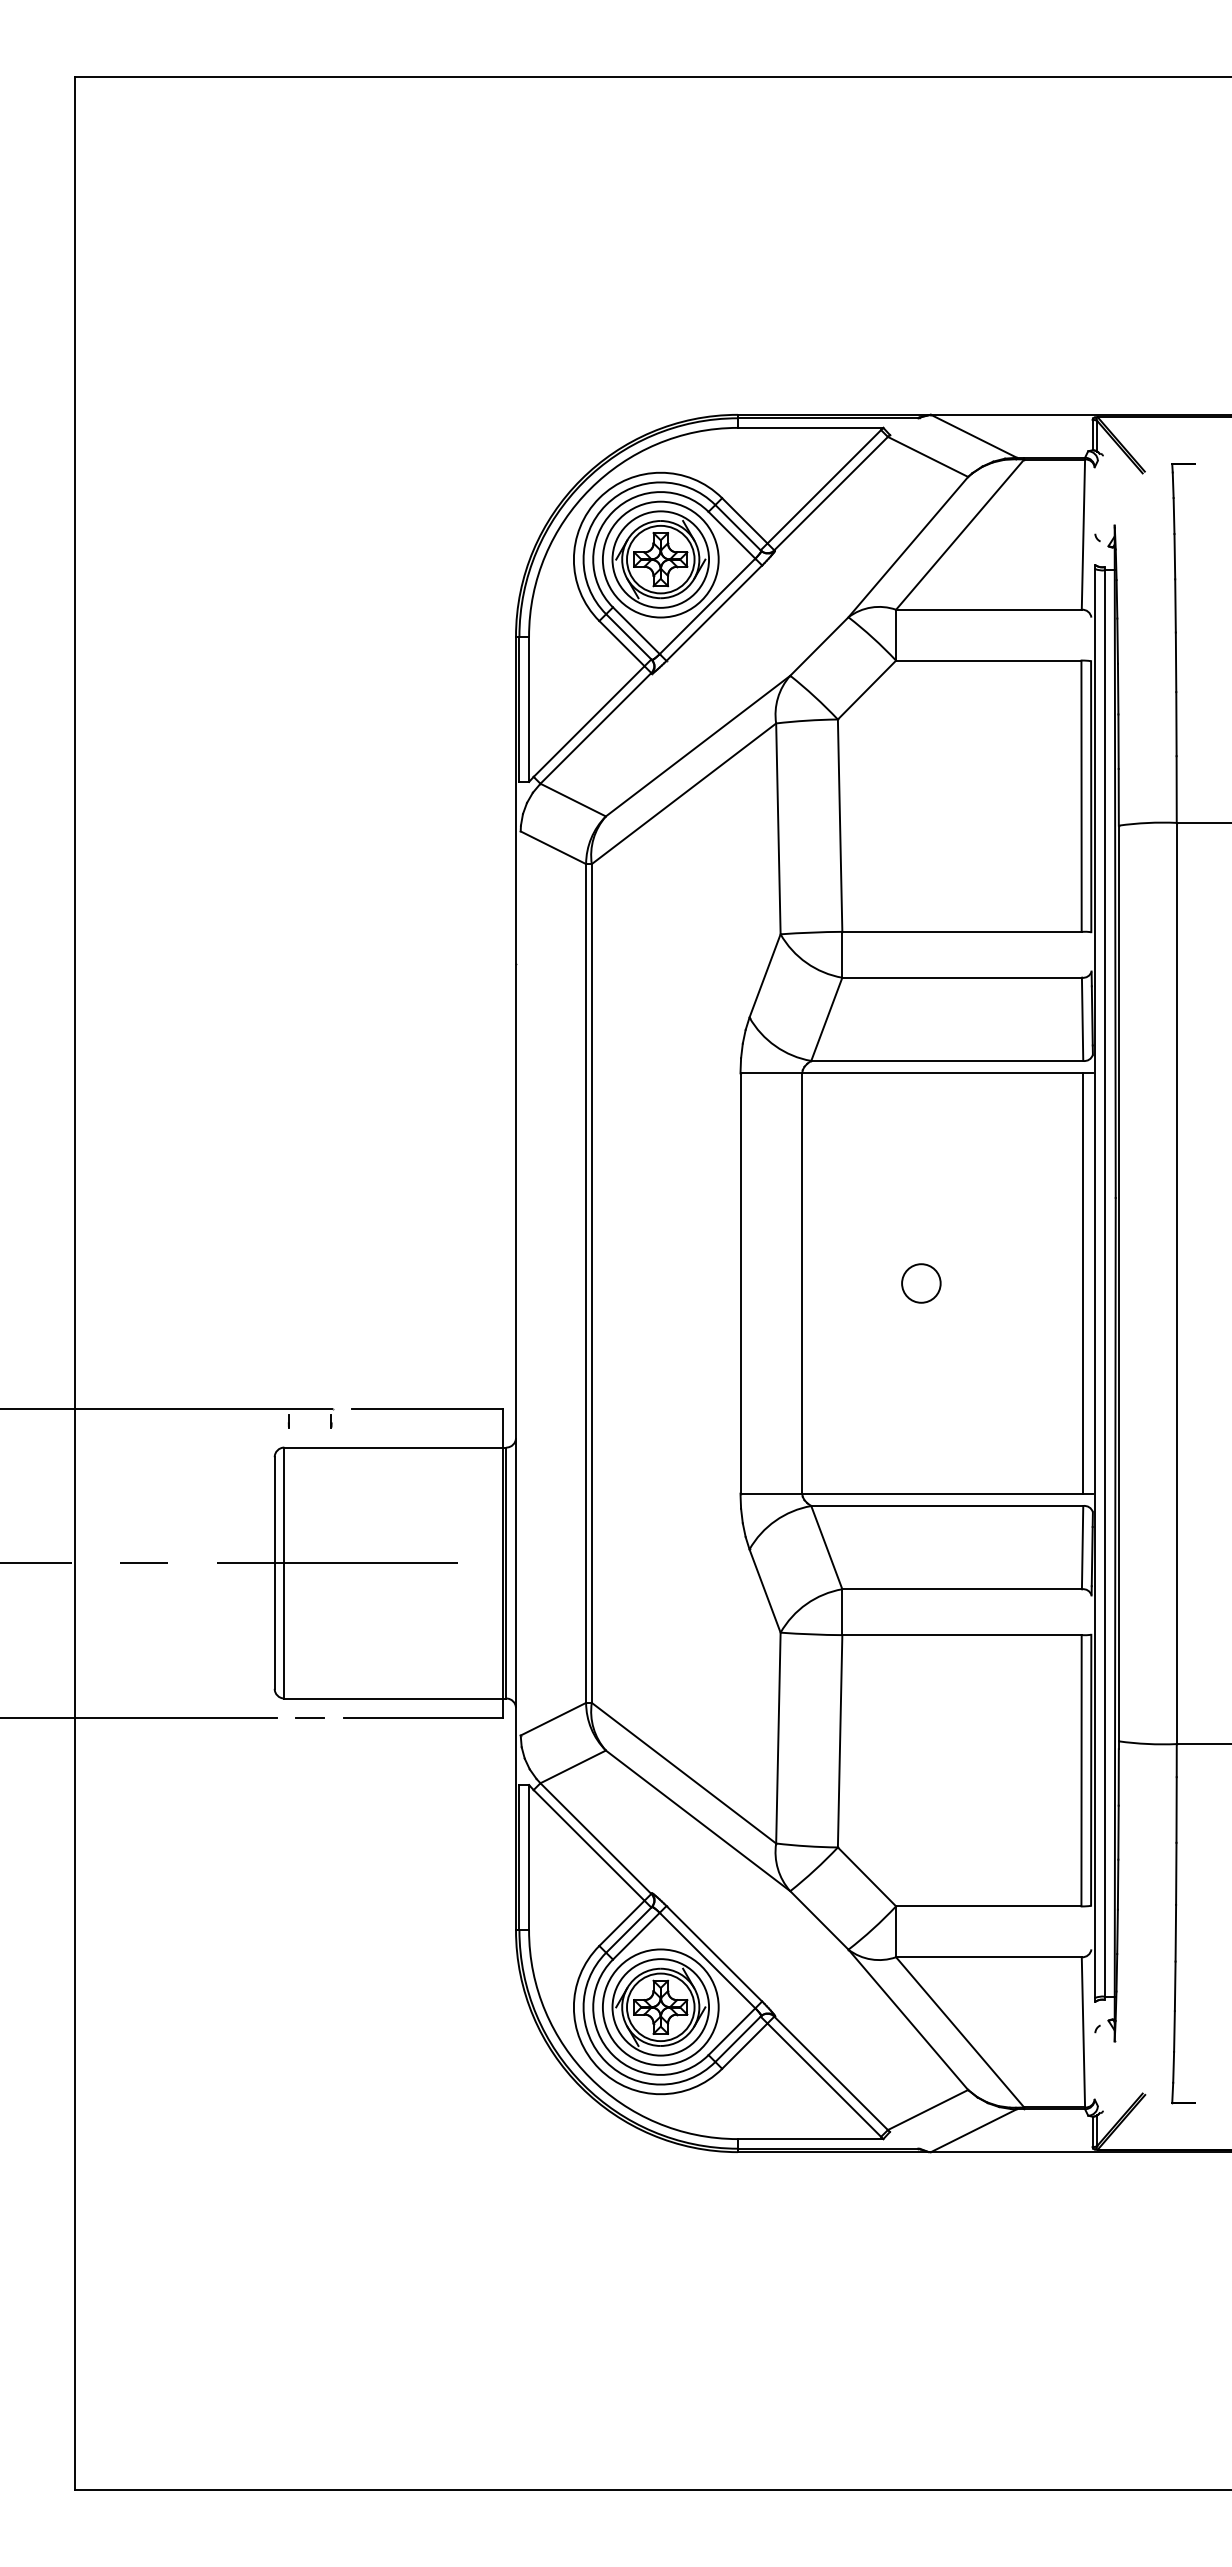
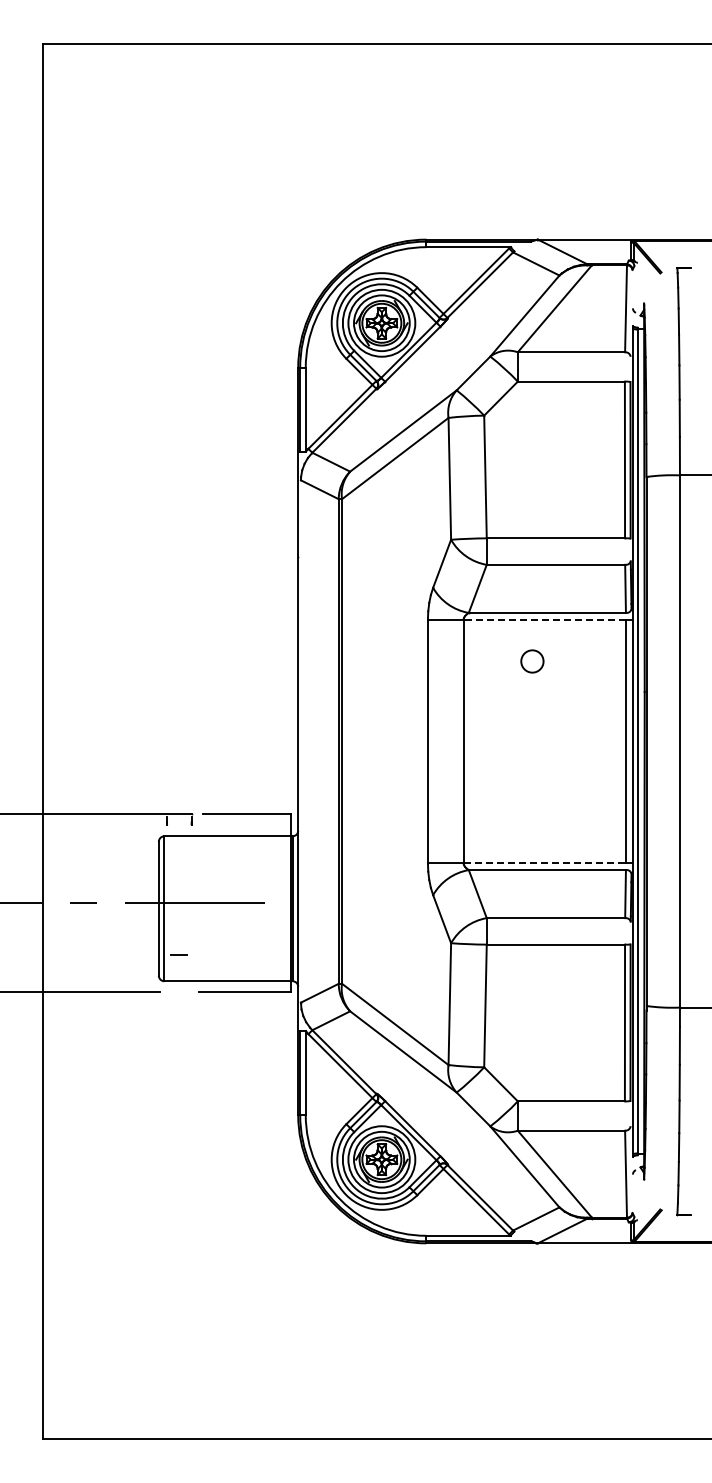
line: (942, 1074) -> (544, 620), solid -> dashed
circle: (921, 1283) -> (532, 661), moved
line: (944, 1492) -> (545, 862), solid -> dashed
line: (308, 1716) -> (178, 954), moved

